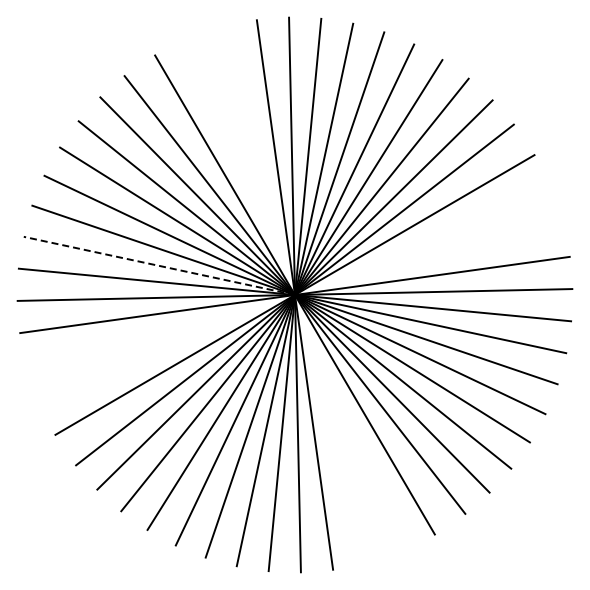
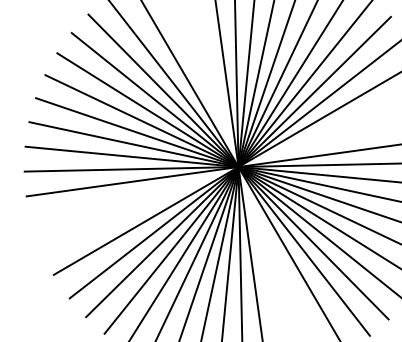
line: (159, 265) -> (134, 144), dashed -> solid

